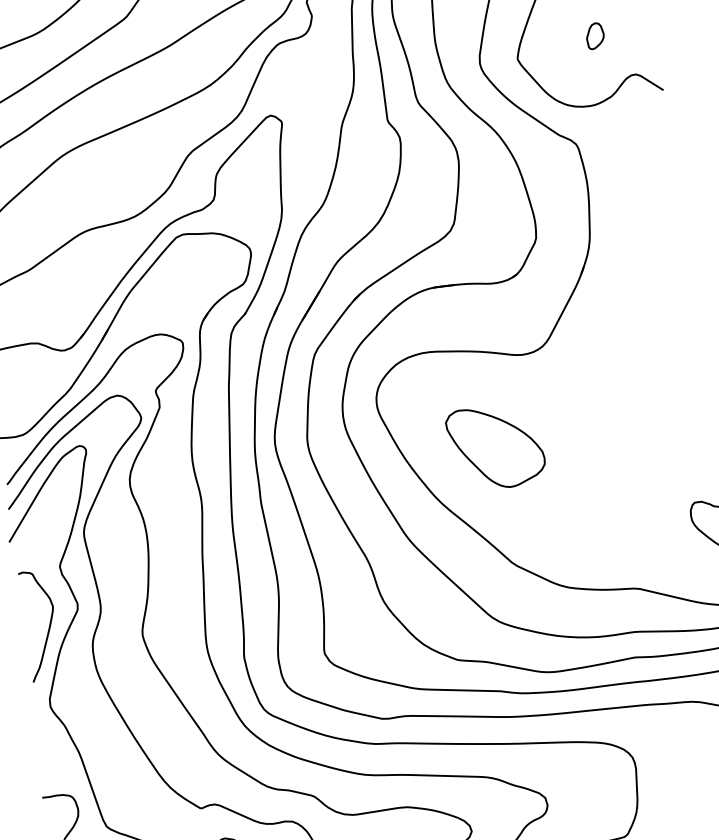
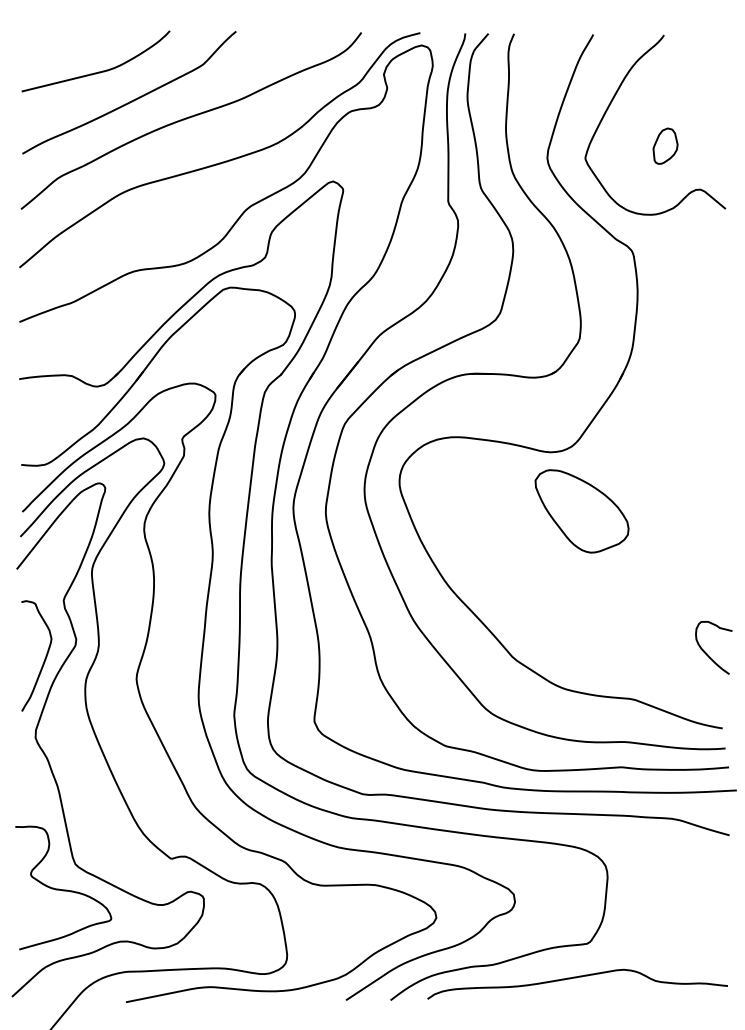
part: (594, 35) -> (664, 145), size x1.4
part: (495, 447) -> (581, 511), moved

